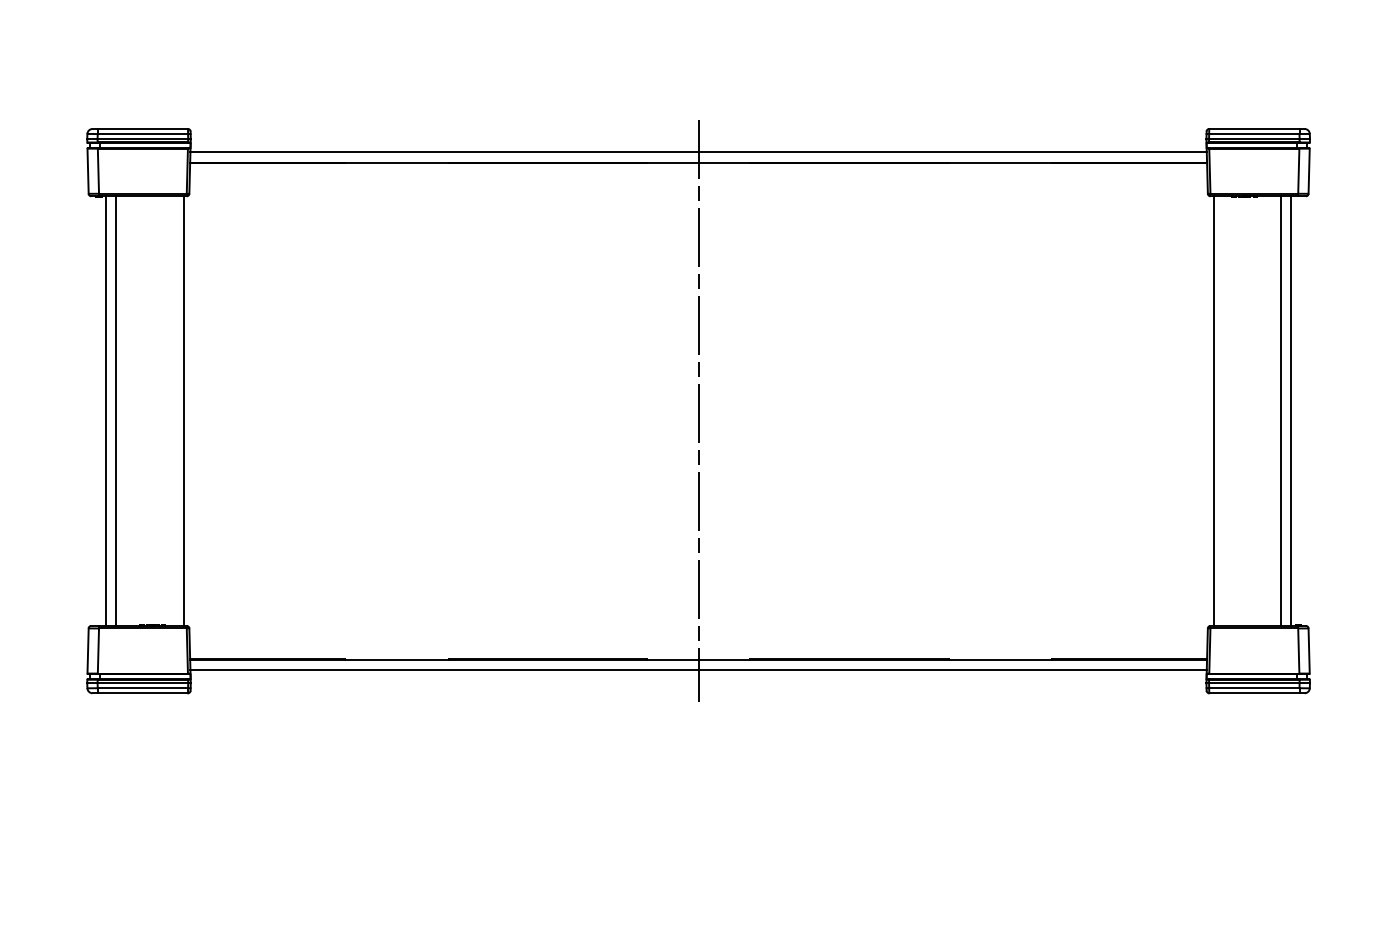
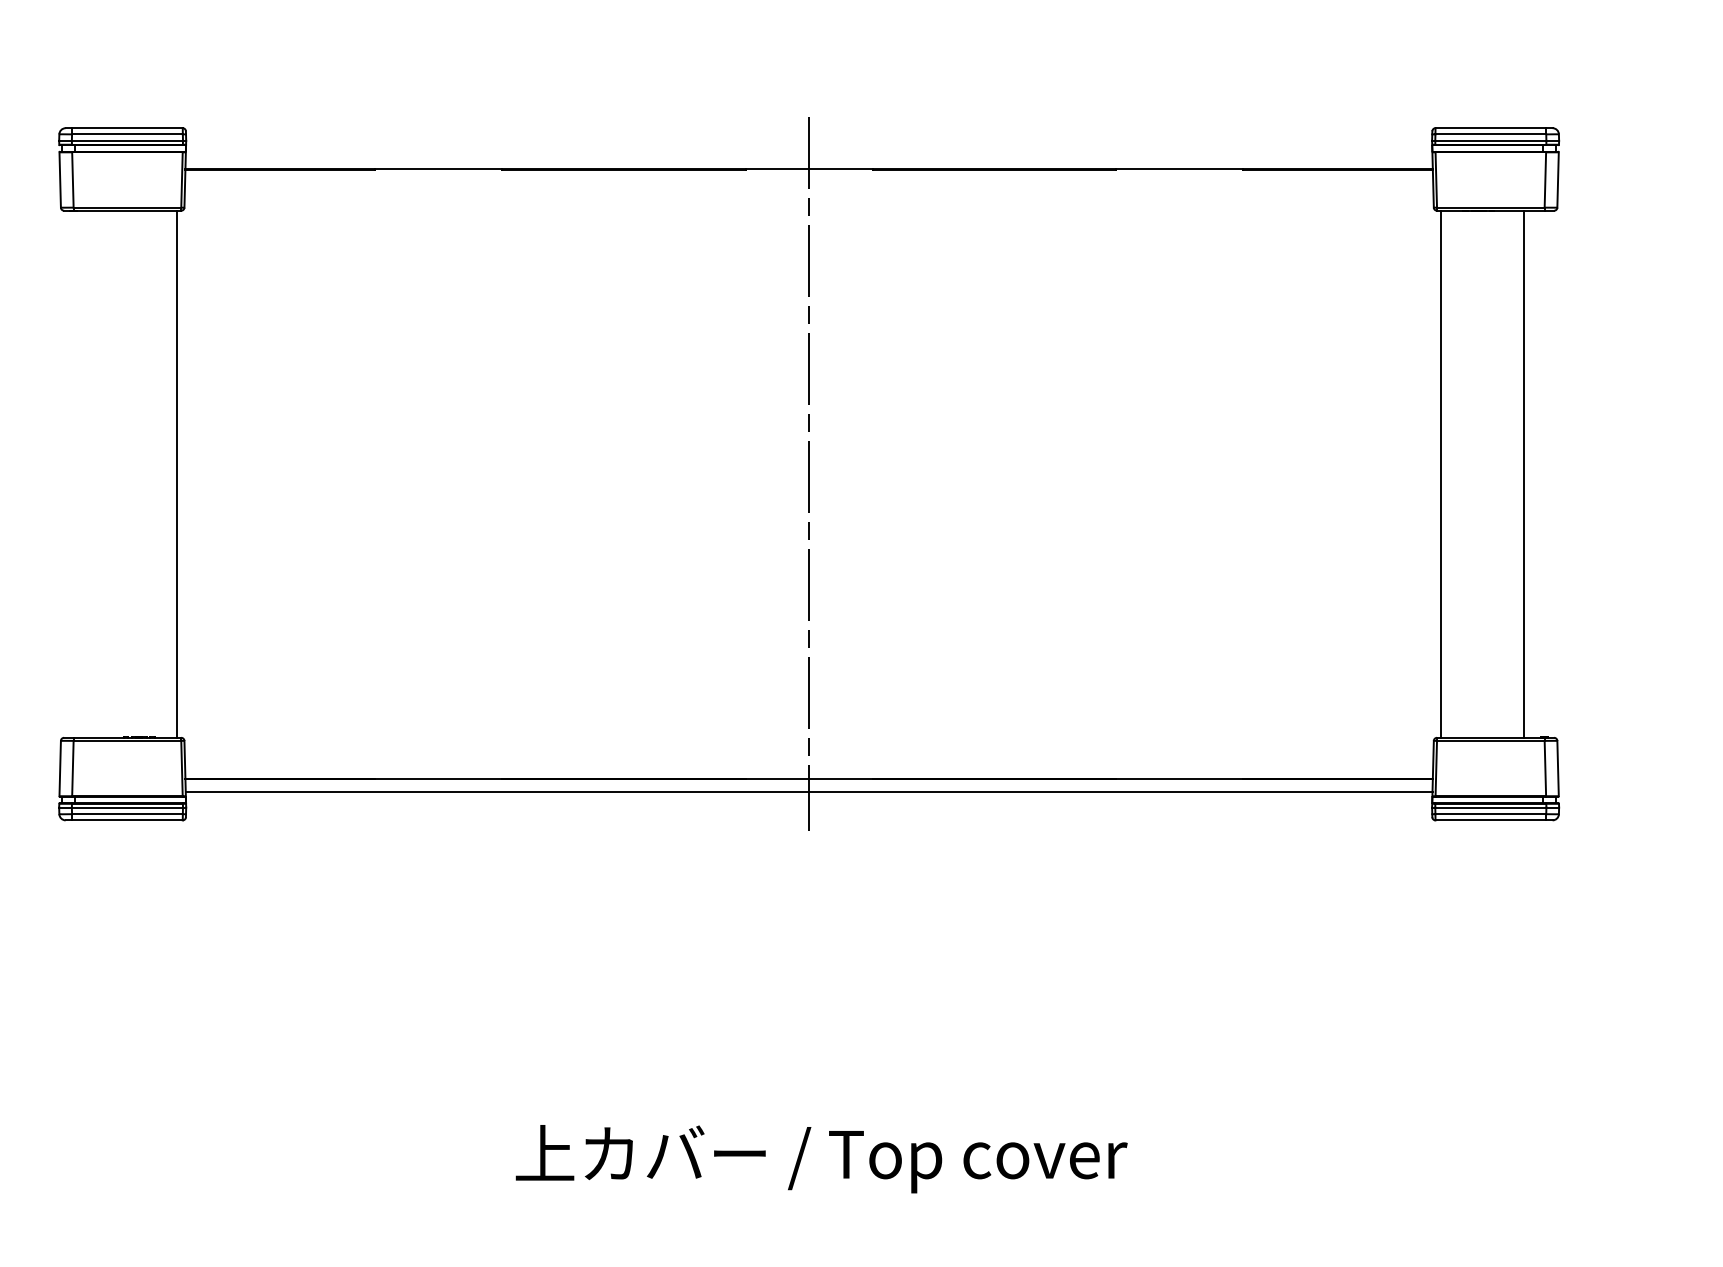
line: (698, 152) -> (808, 156), removed
line: (106, 410) -> (82, 473), removed
line: (116, 410) -> (94, 473), removed
line: (1291, 410) -> (1536, 473), removed

